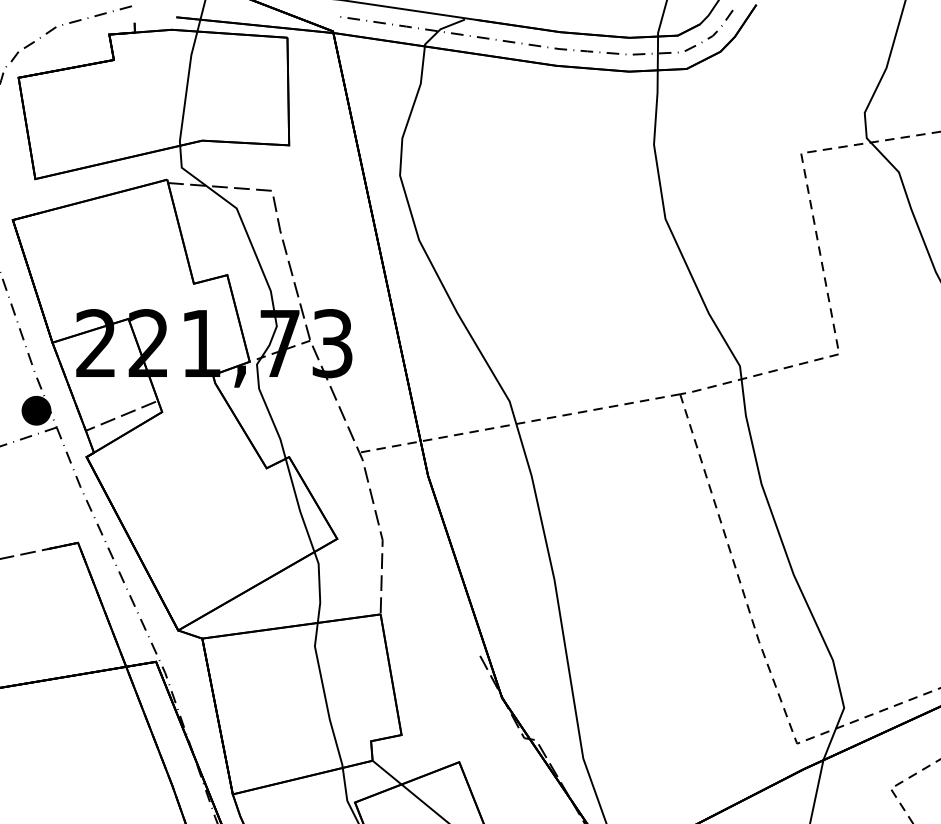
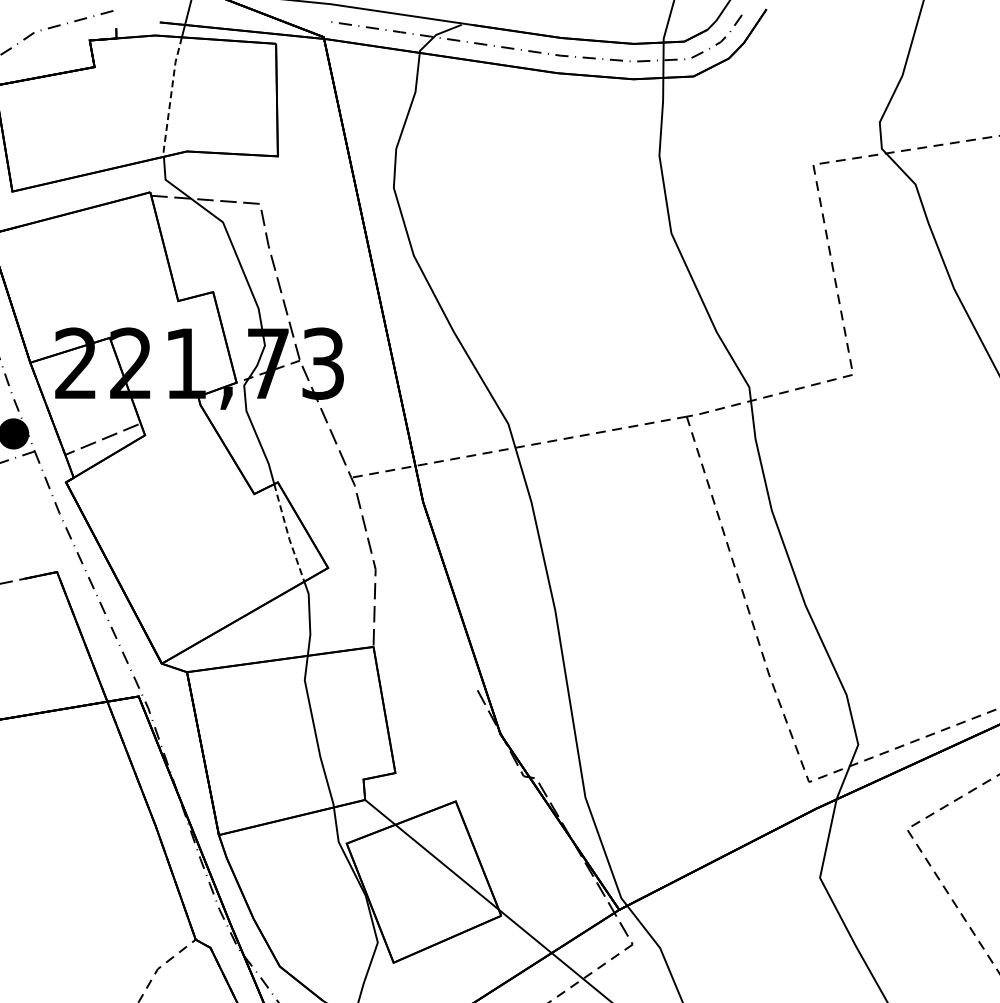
line: (186, 88) -> (170, 96), solid -> dashed
line: (299, 506) -> (288, 534), solid -> dashed

